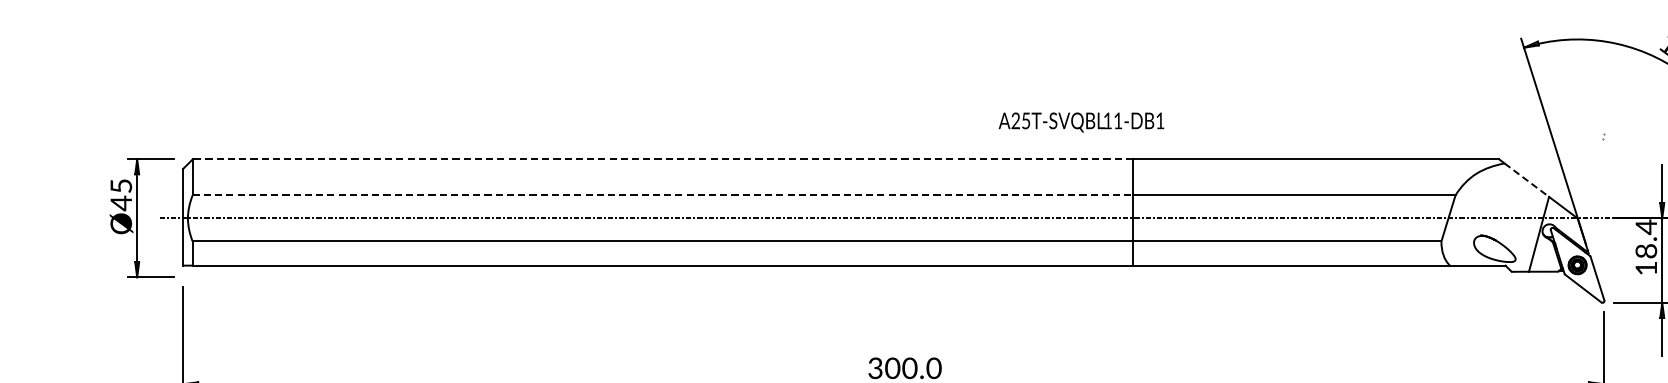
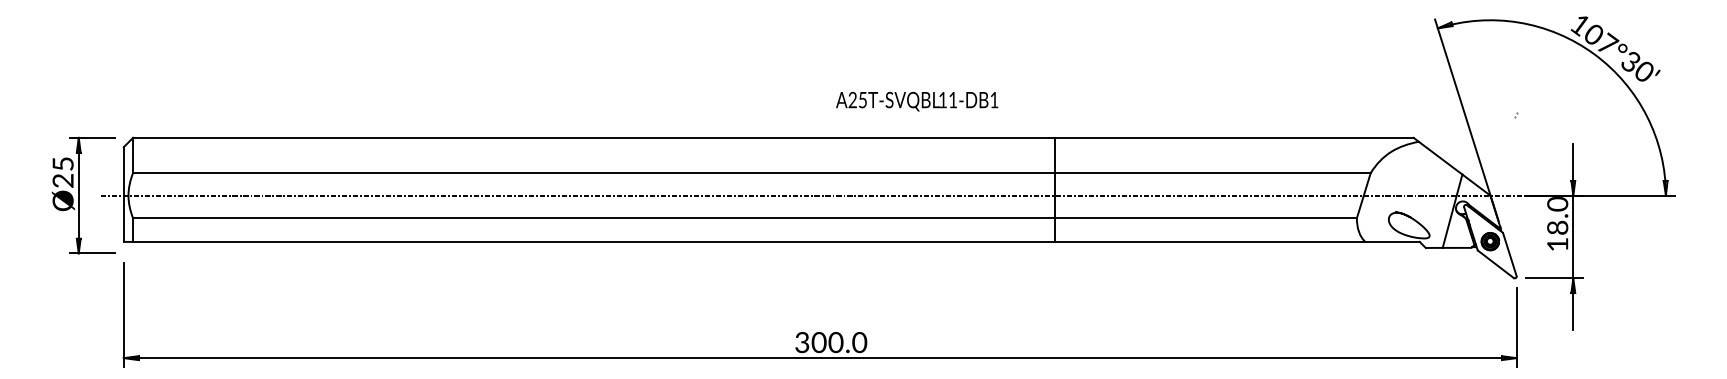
text: (1081, 122) -> (917, 101), moved
line: (662, 159) -> (593, 137), dashed -> solid
line: (1527, 180) -> (1441, 158), dashed -> solid
line: (662, 195) -> (593, 173), dashed -> solid
text: (120, 202) -> (62, 180), Ø45 -> Ø25
text: (1646, 227) -> (1557, 204), 18.4 -> 18.0

